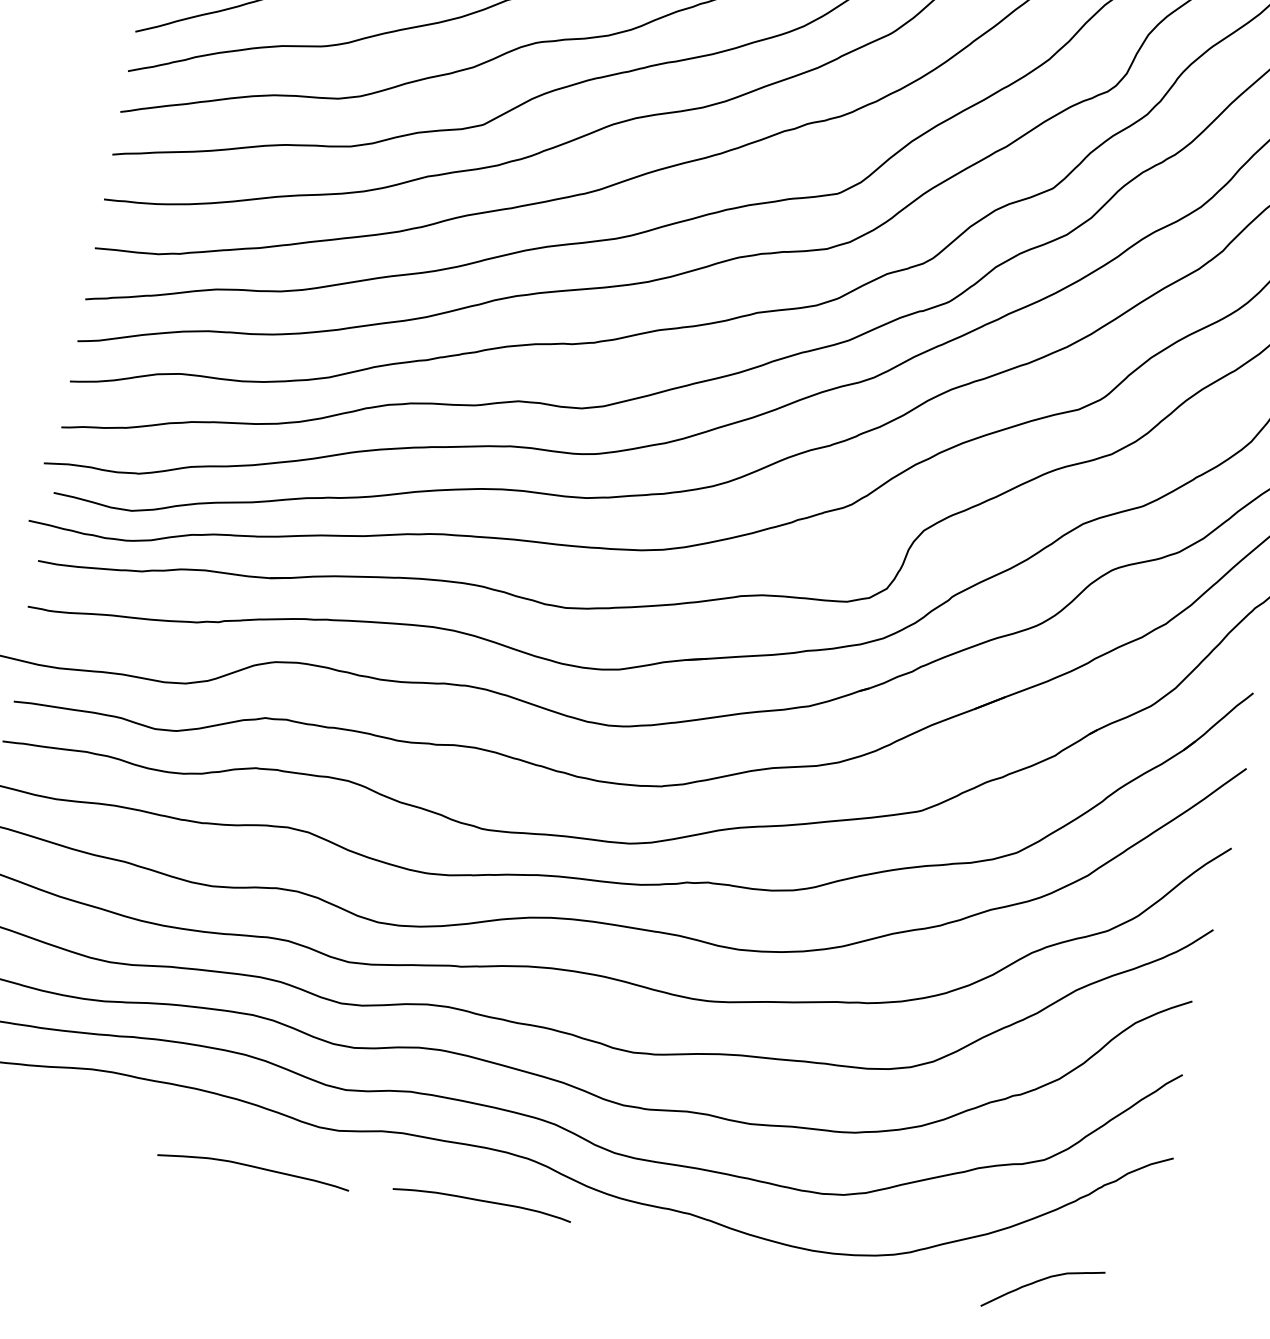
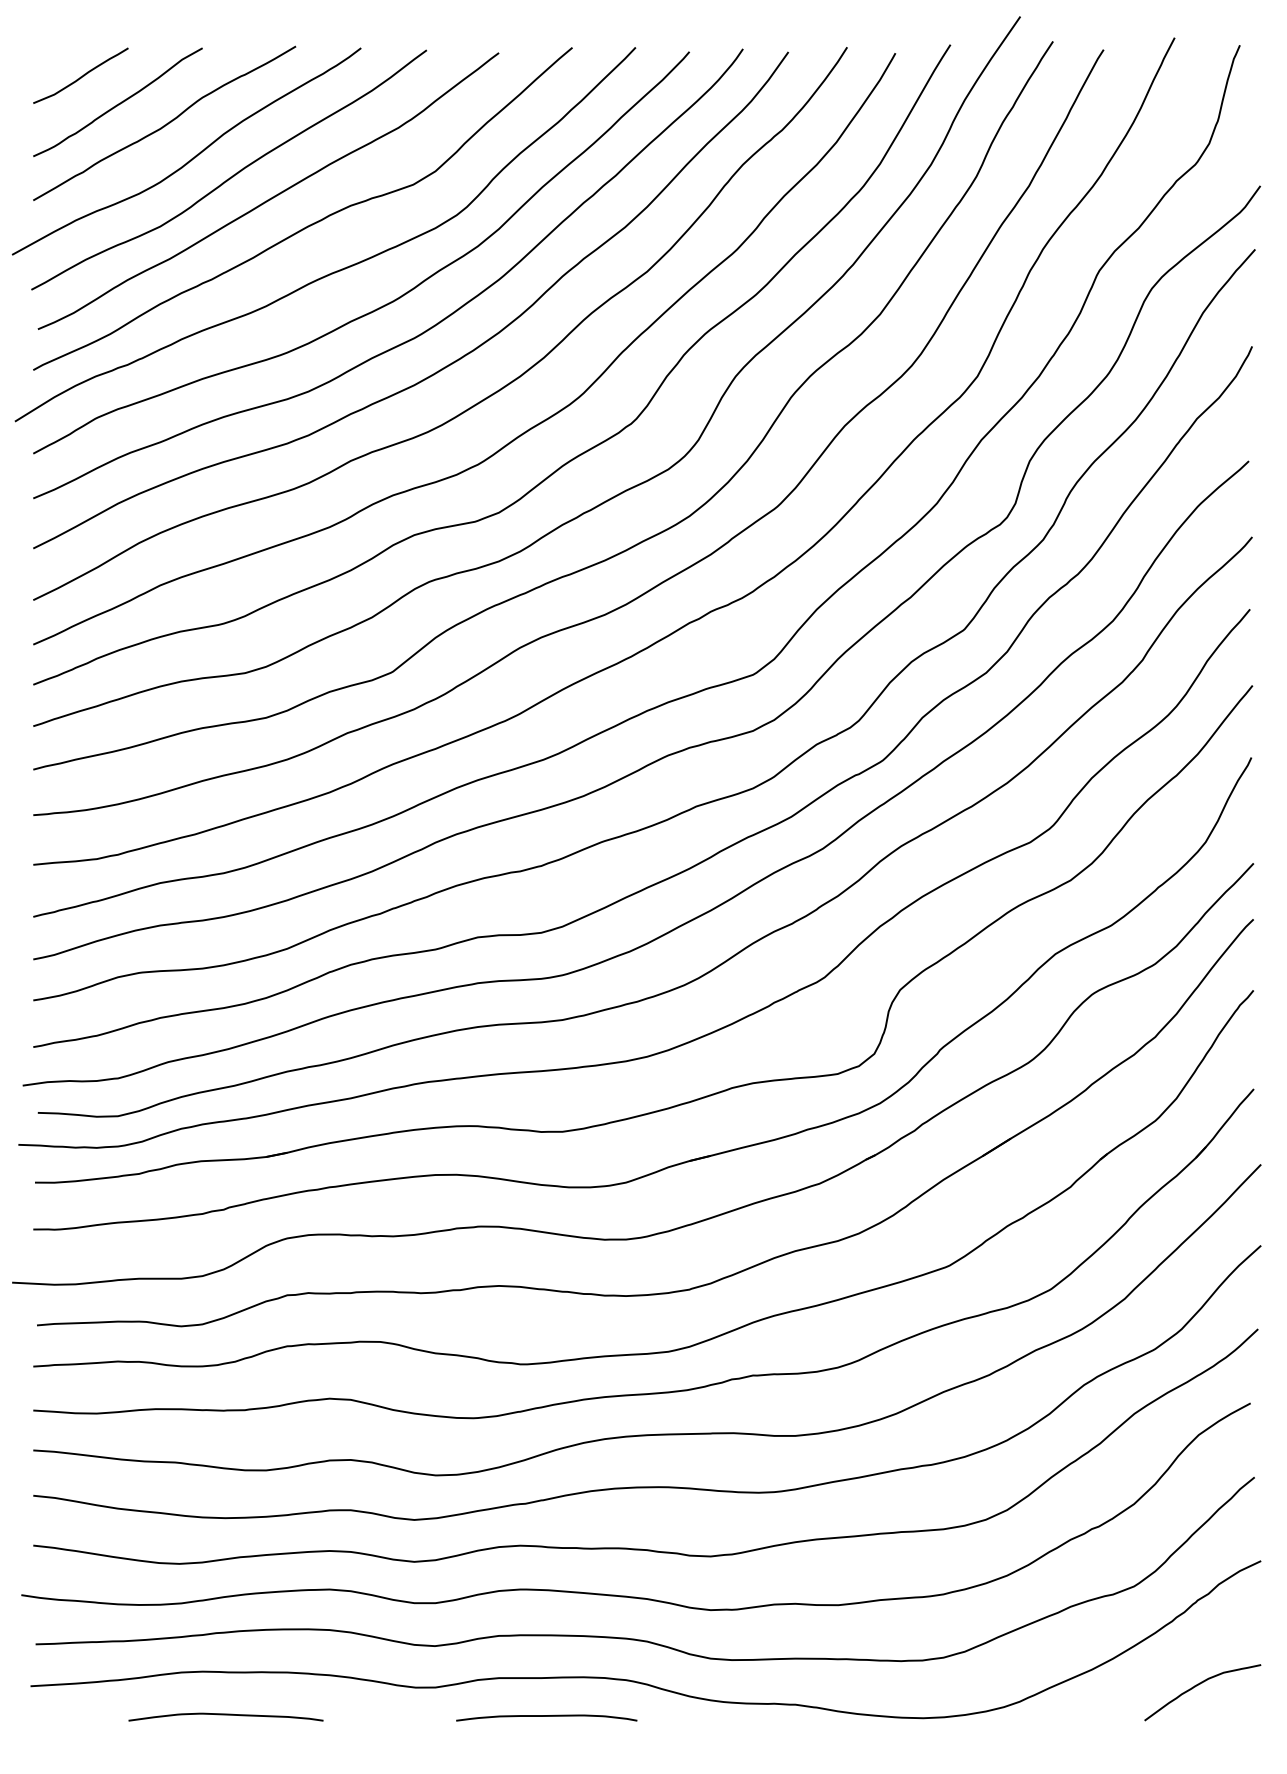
curve: (253, 1167) -> (225, 1715), moved
curve: (482, 1201) -> (546, 1716), moved
curve: (1038, 1282) -> (1197, 1686), moved

